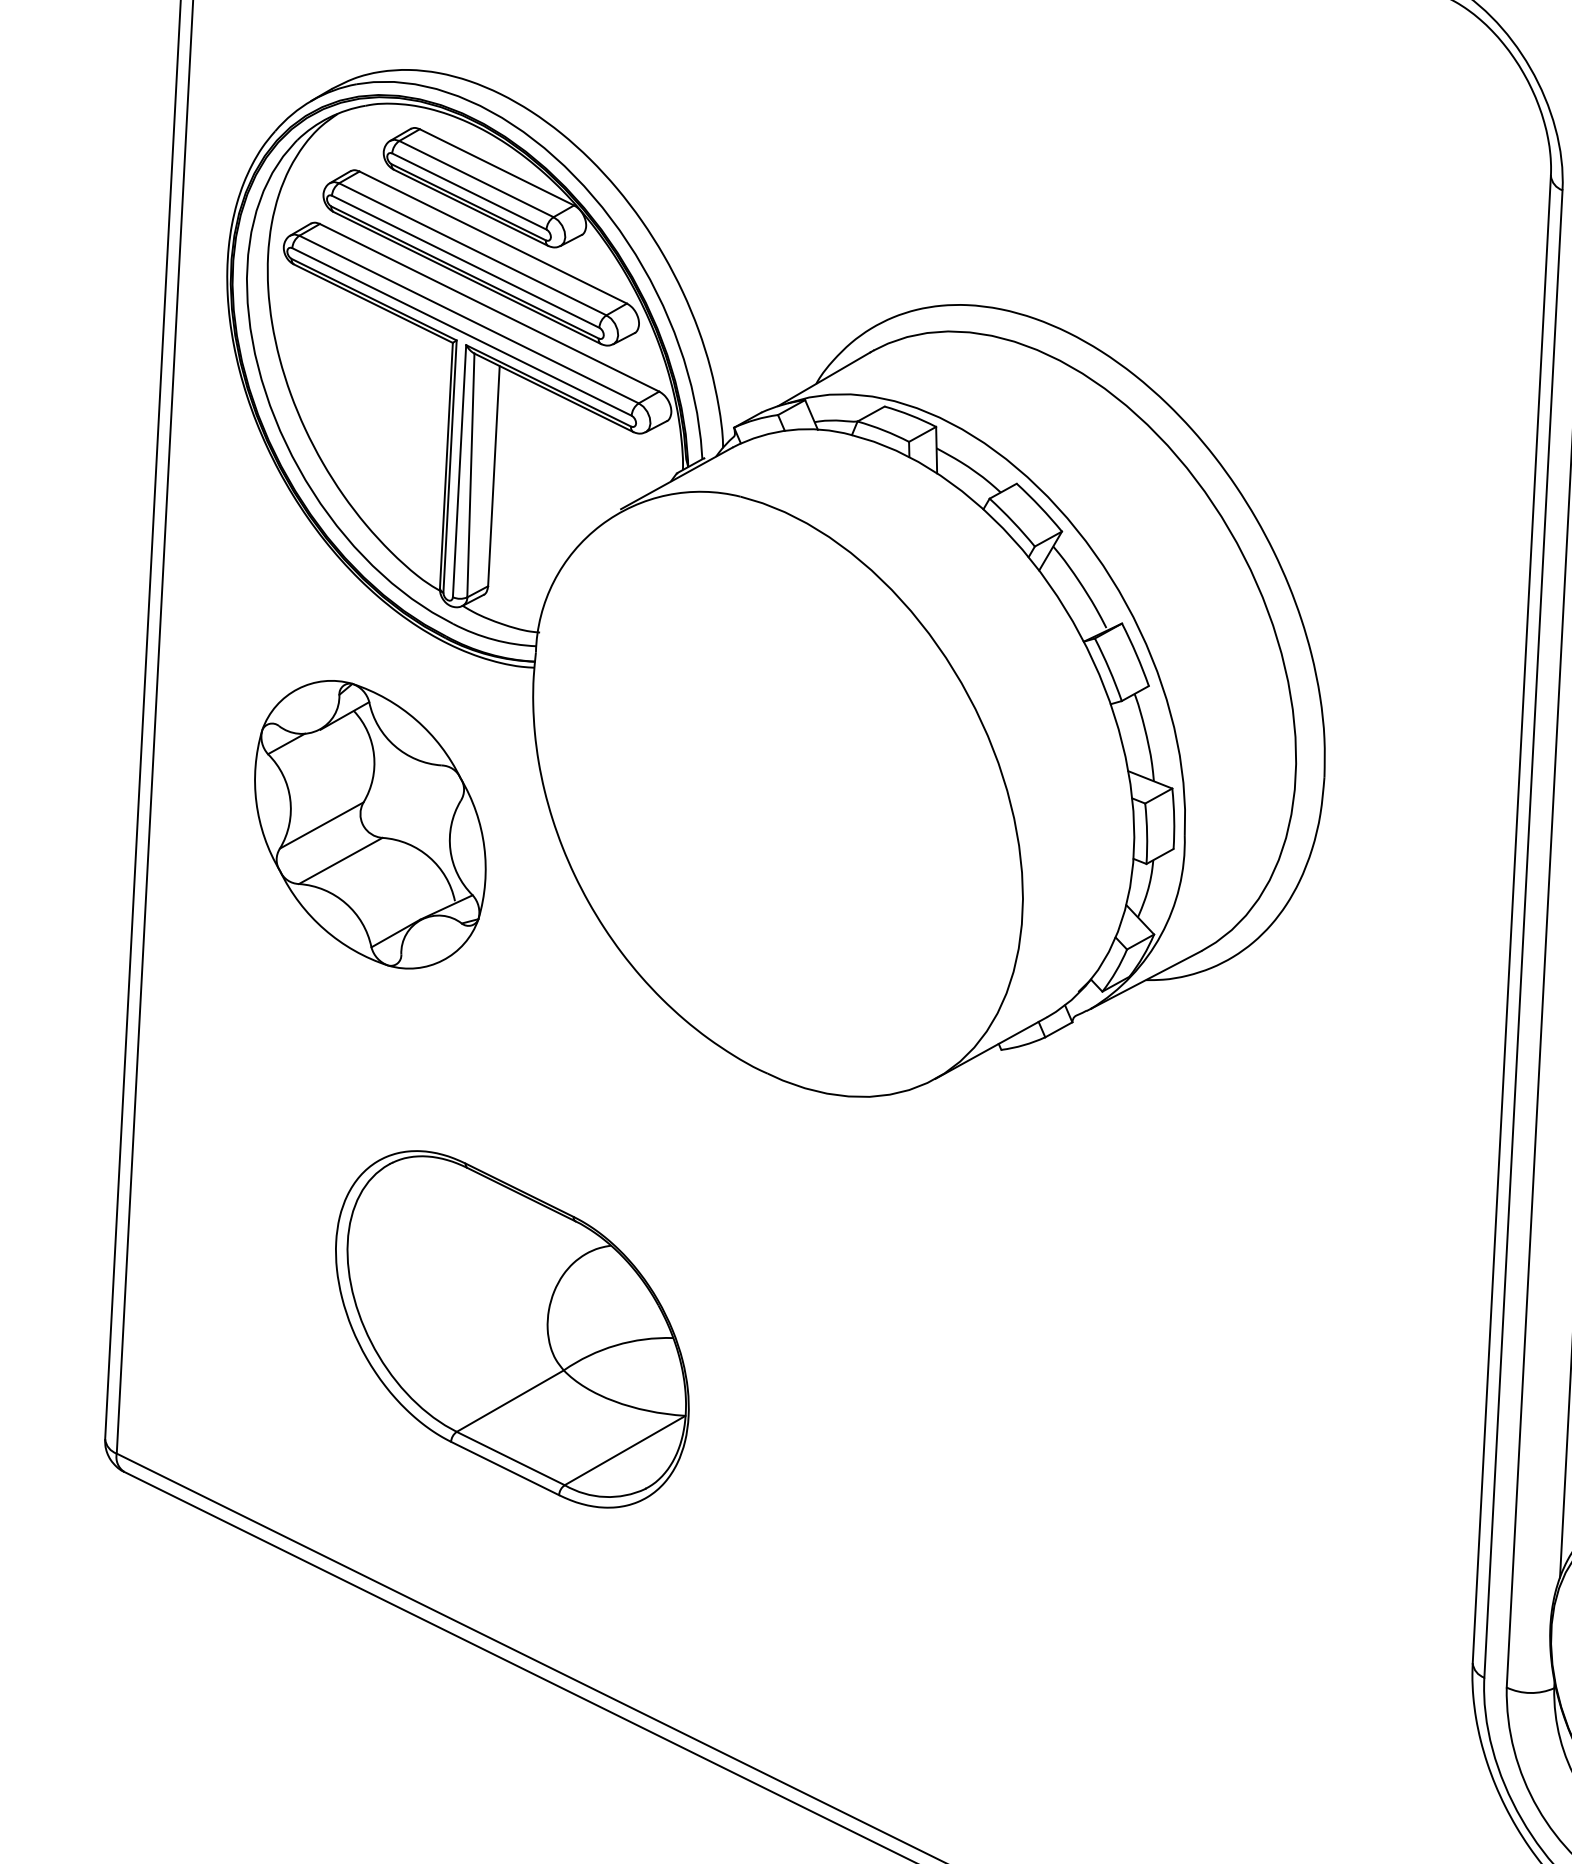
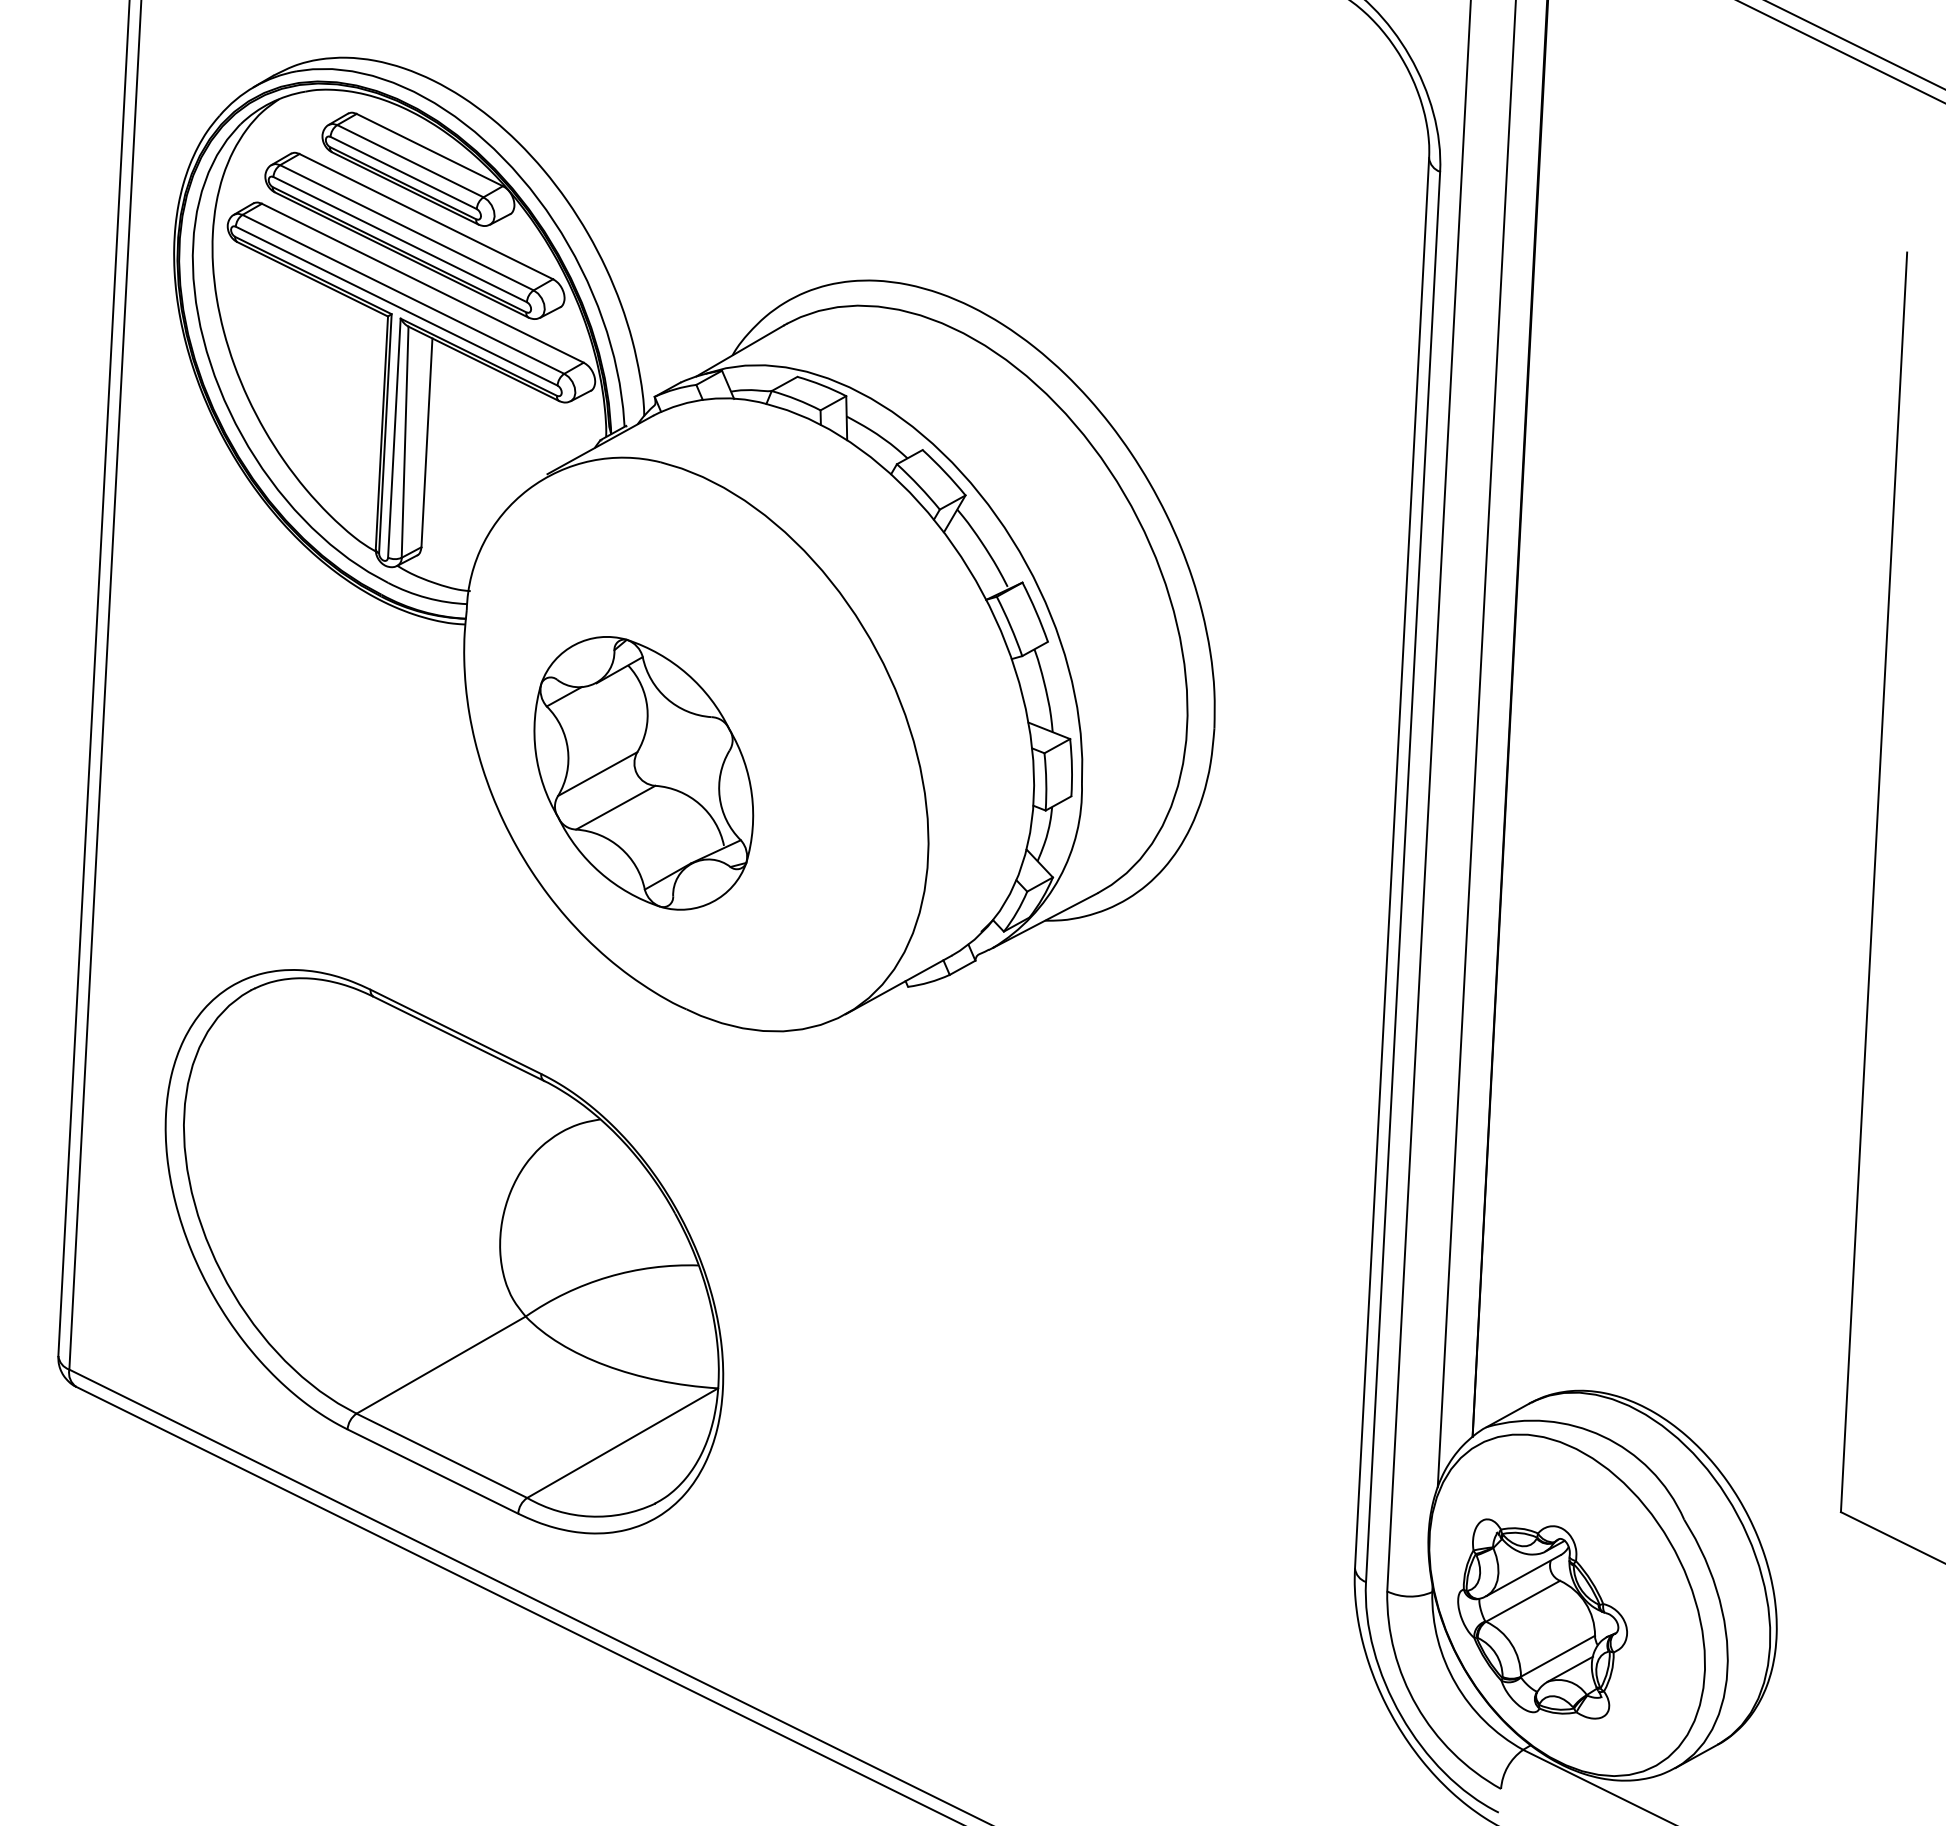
part: (370, 824) -> (643, 773), moved
part: (512, 1329) -> (444, 1251), size x1.67

